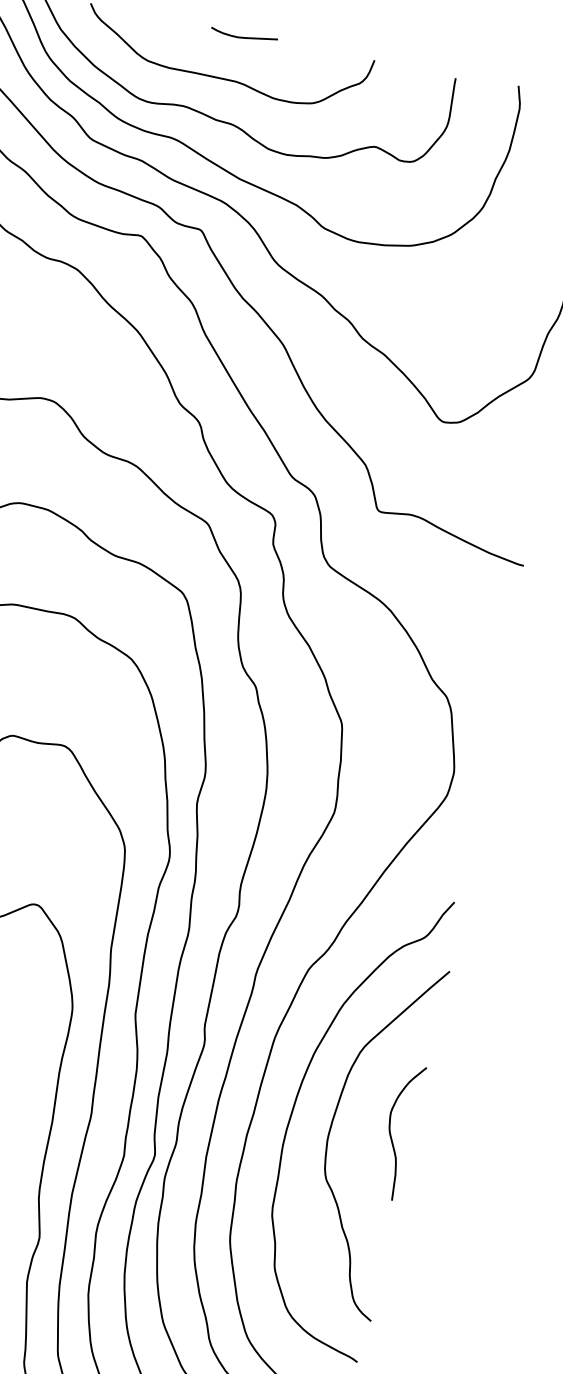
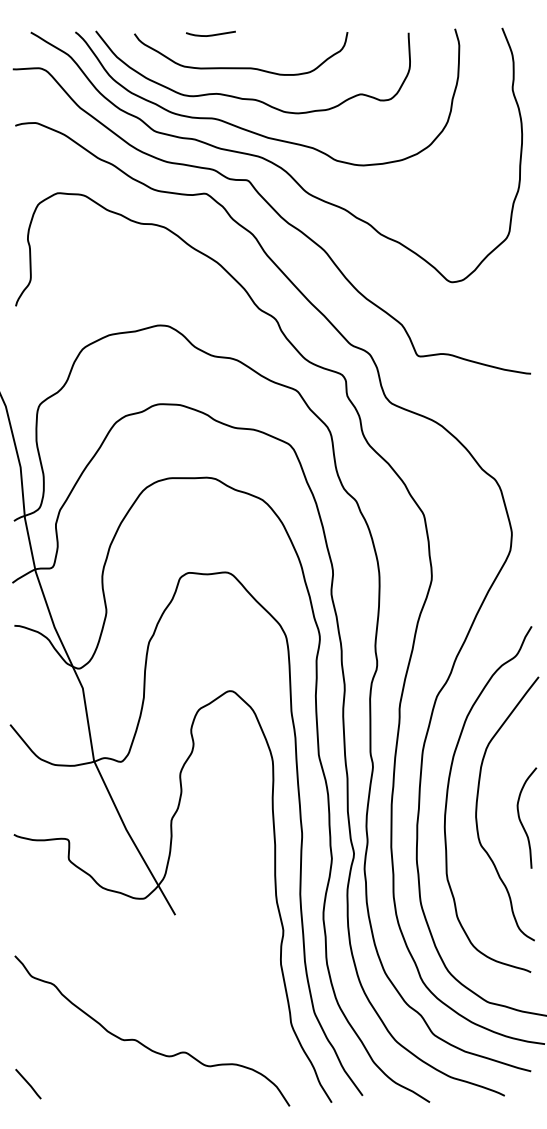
curve: (243, 36) -> (210, 34), moved
curve: (391, 1133) -> (521, 820), moved

